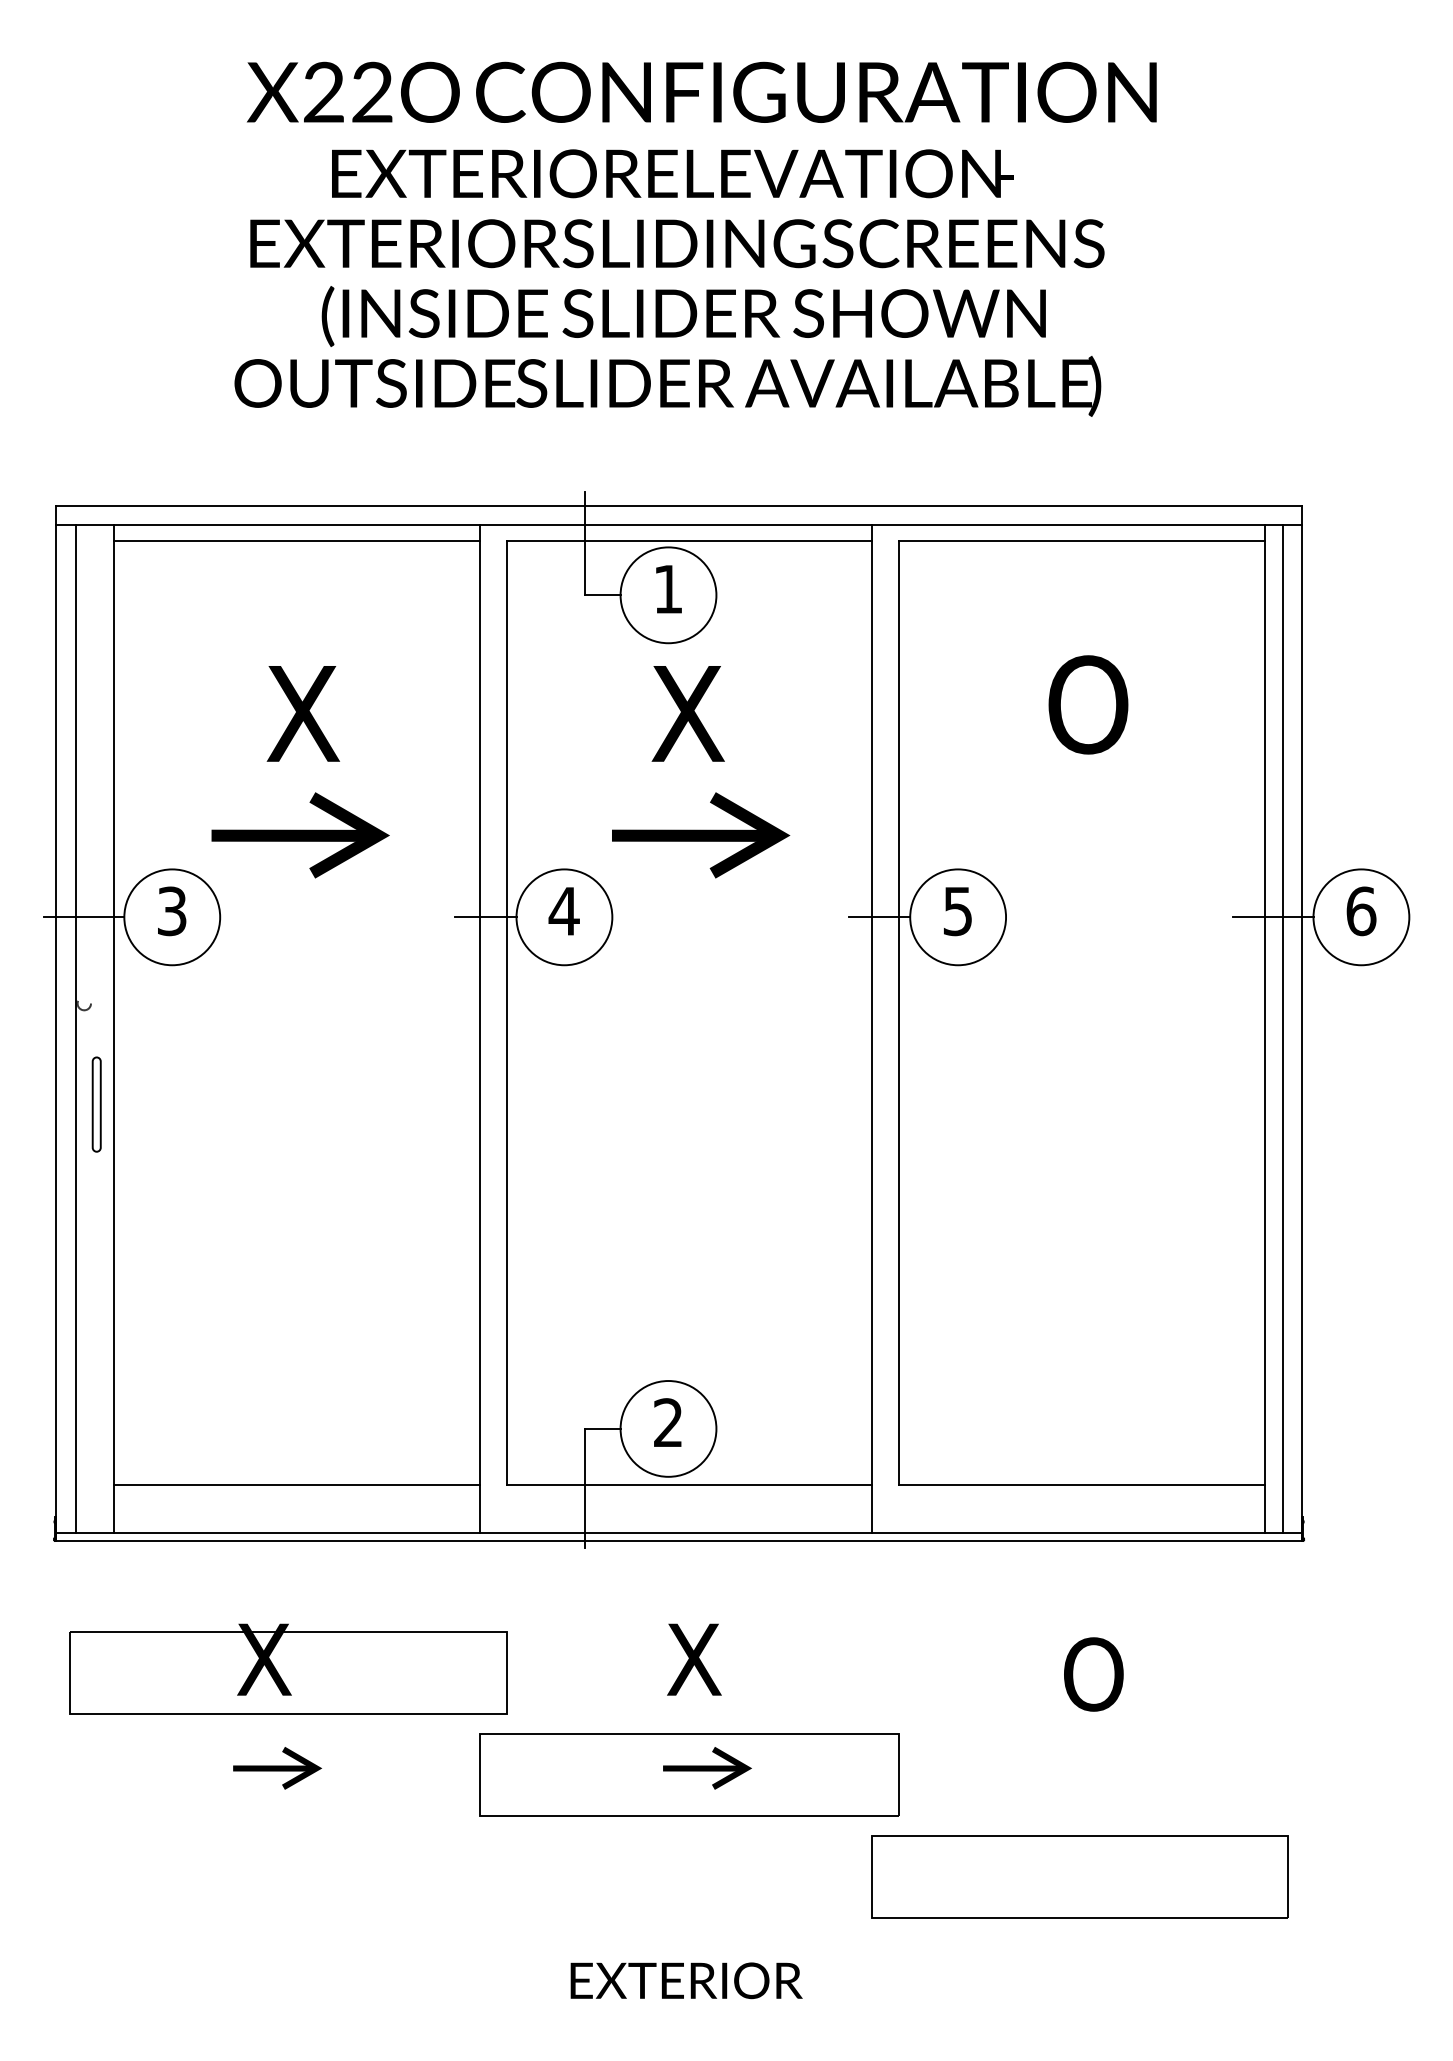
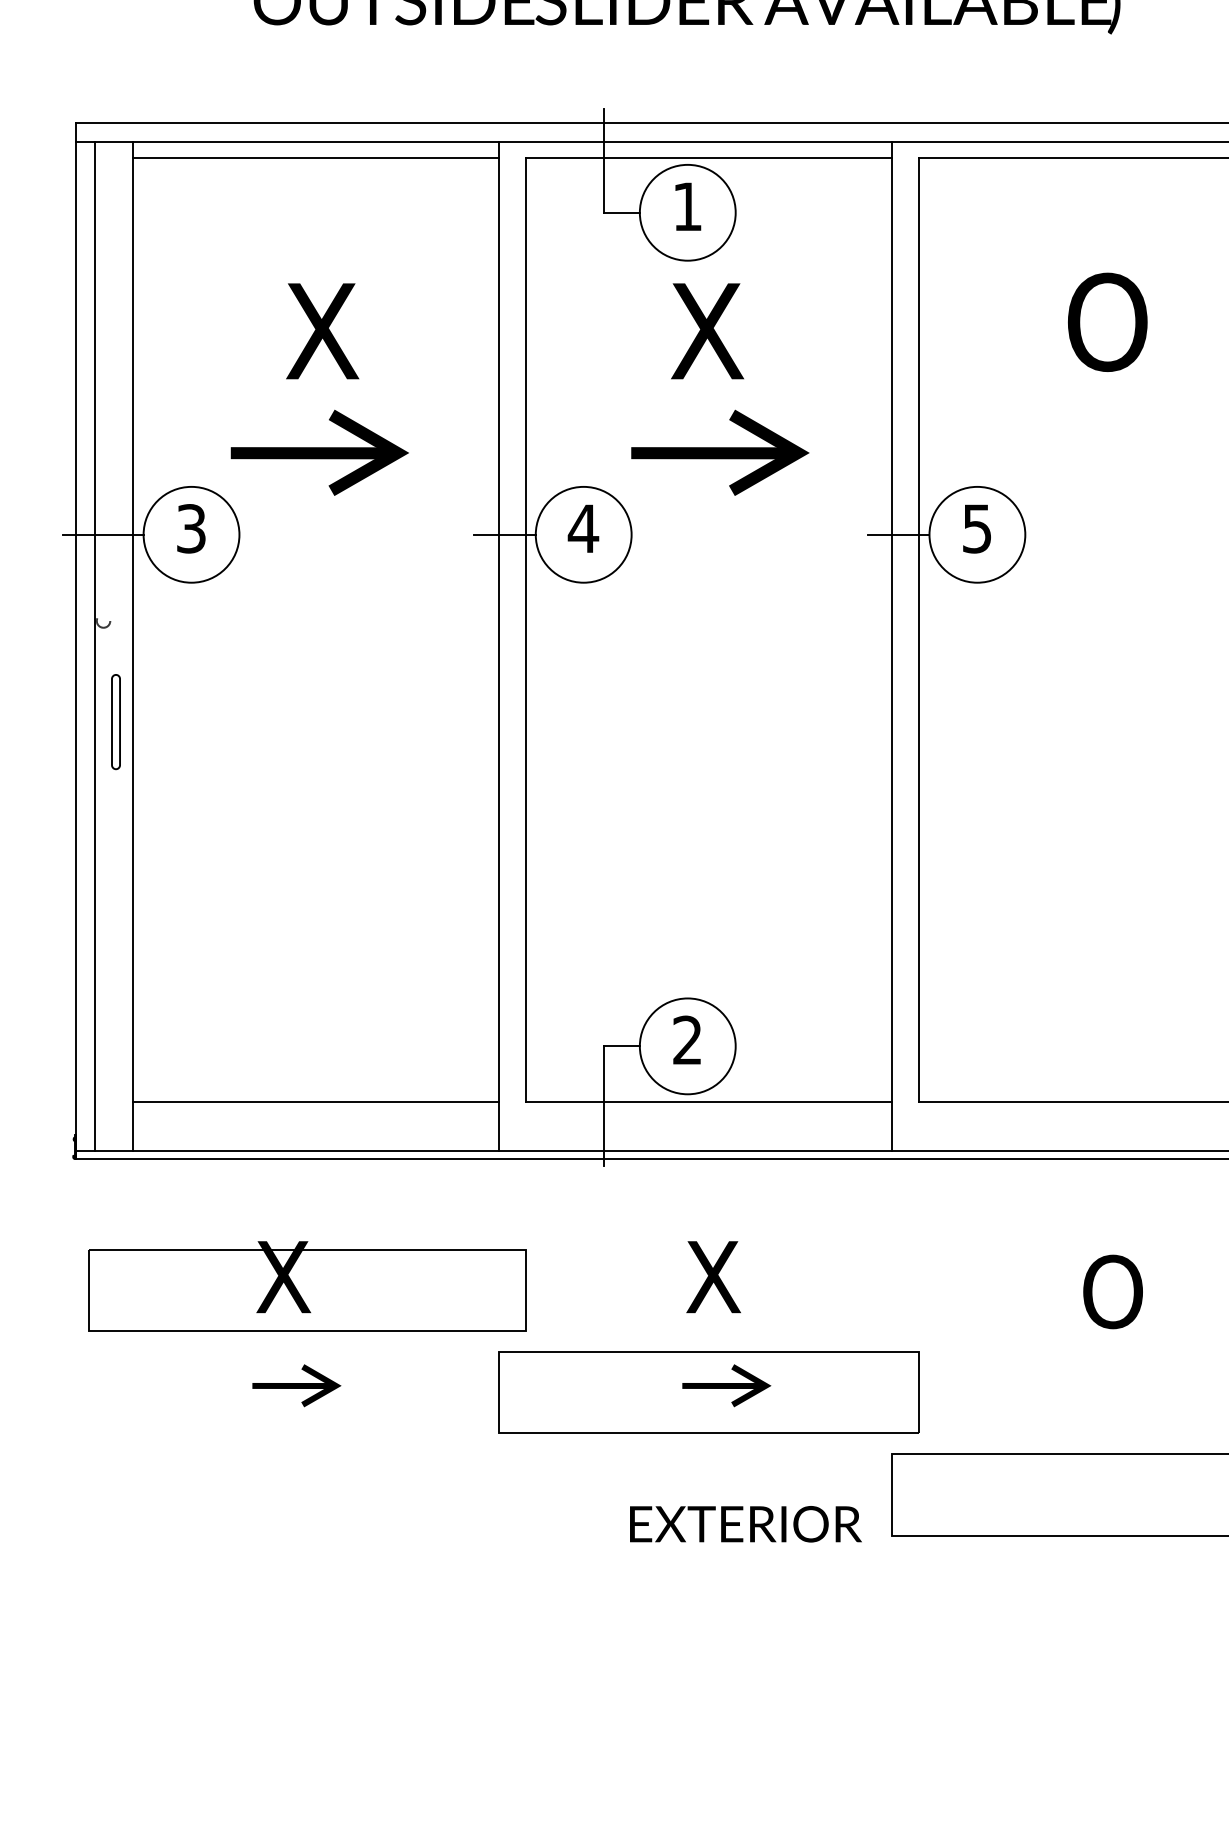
text: (686, 1980) -> (745, 1523), moved

